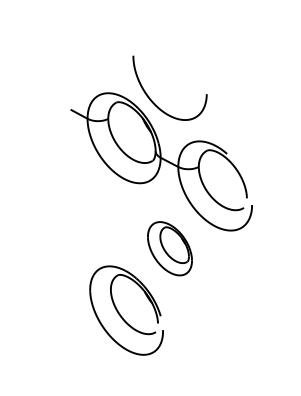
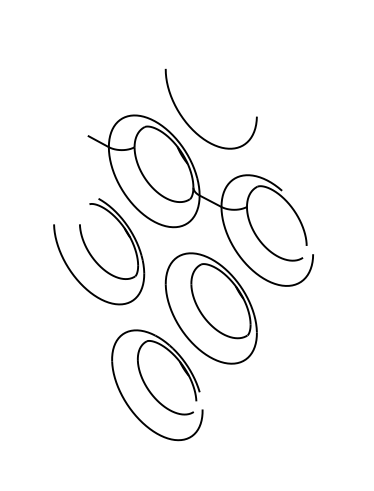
part: (74, 206) -> (92, 255), added
part: (169, 248) -> (210, 308), size x1.67

